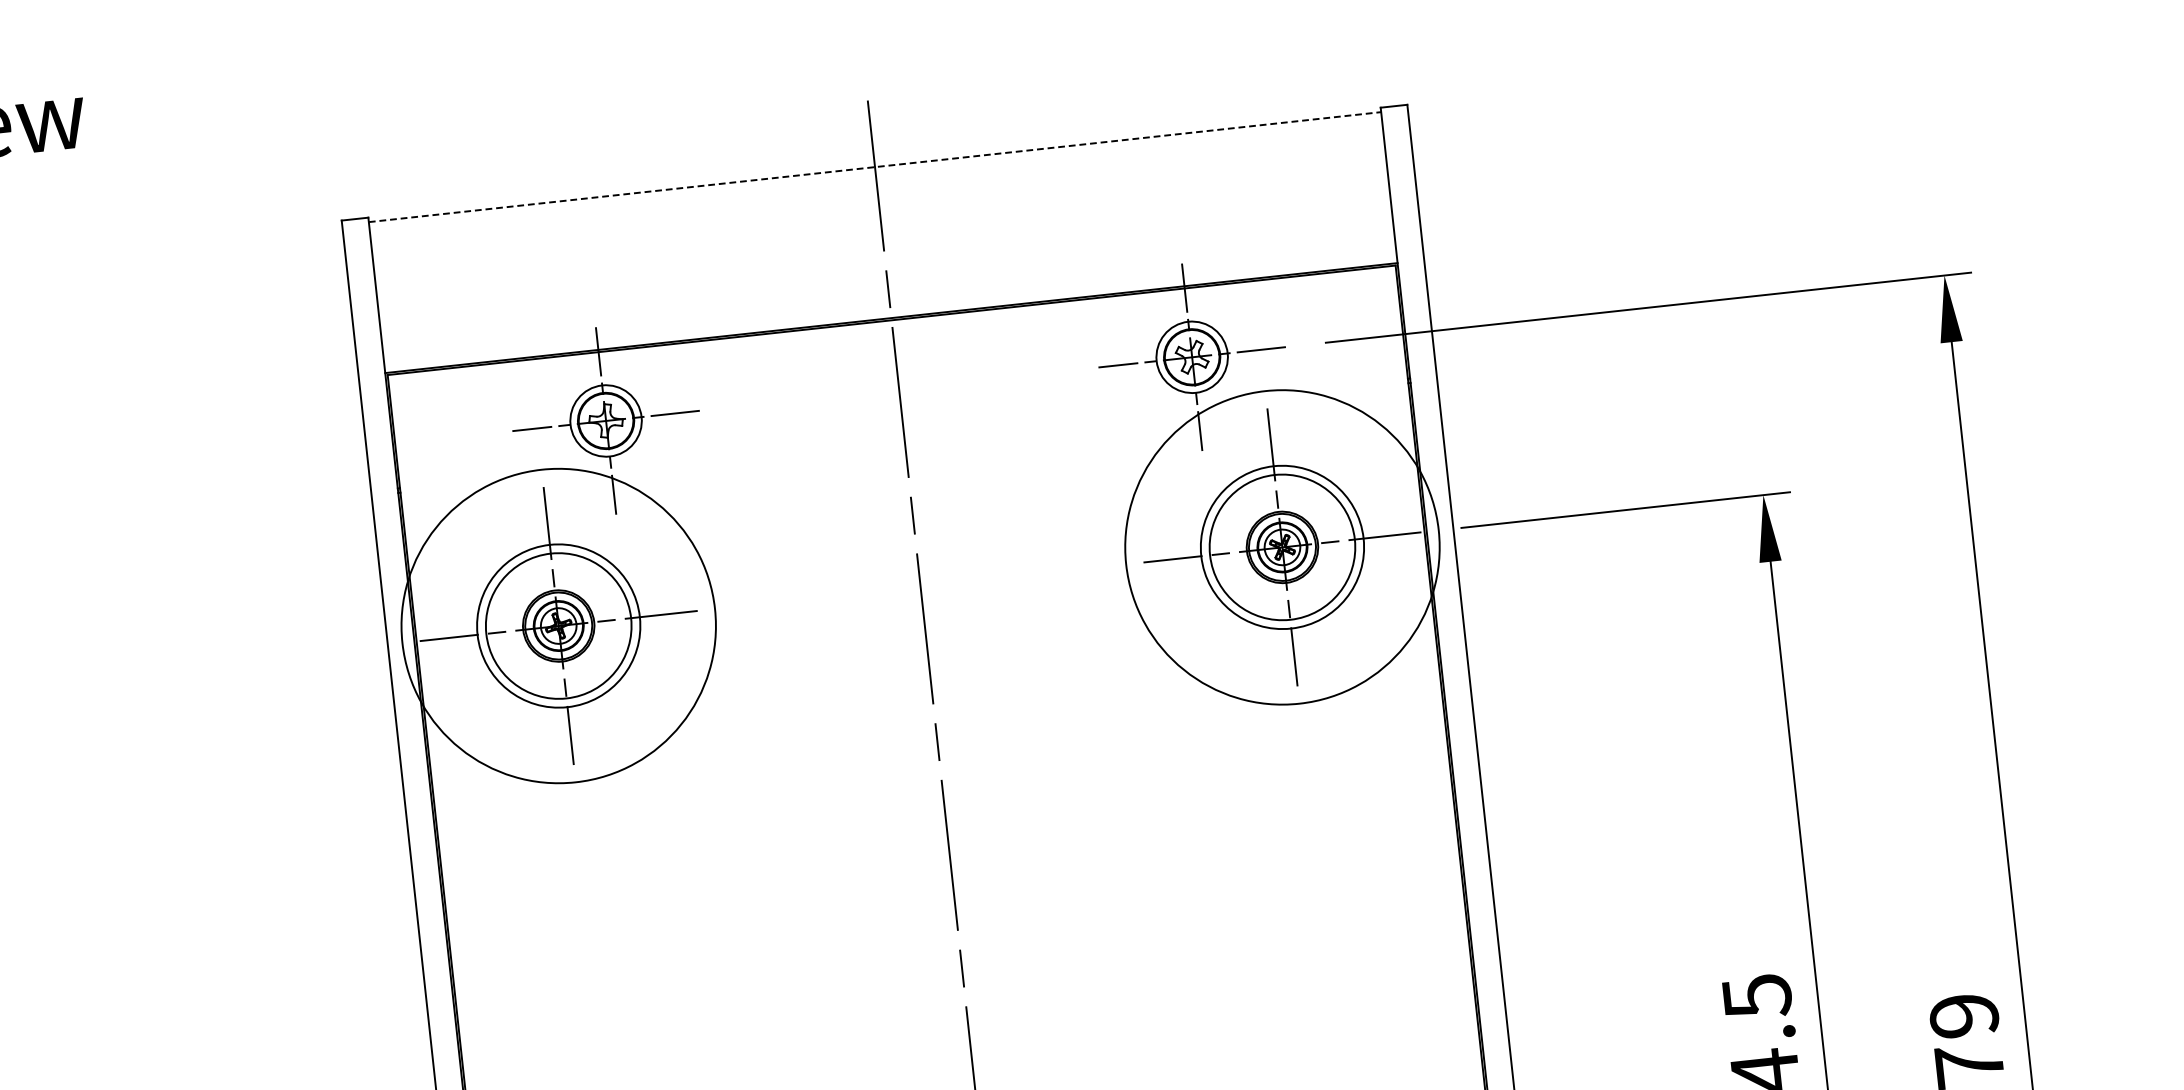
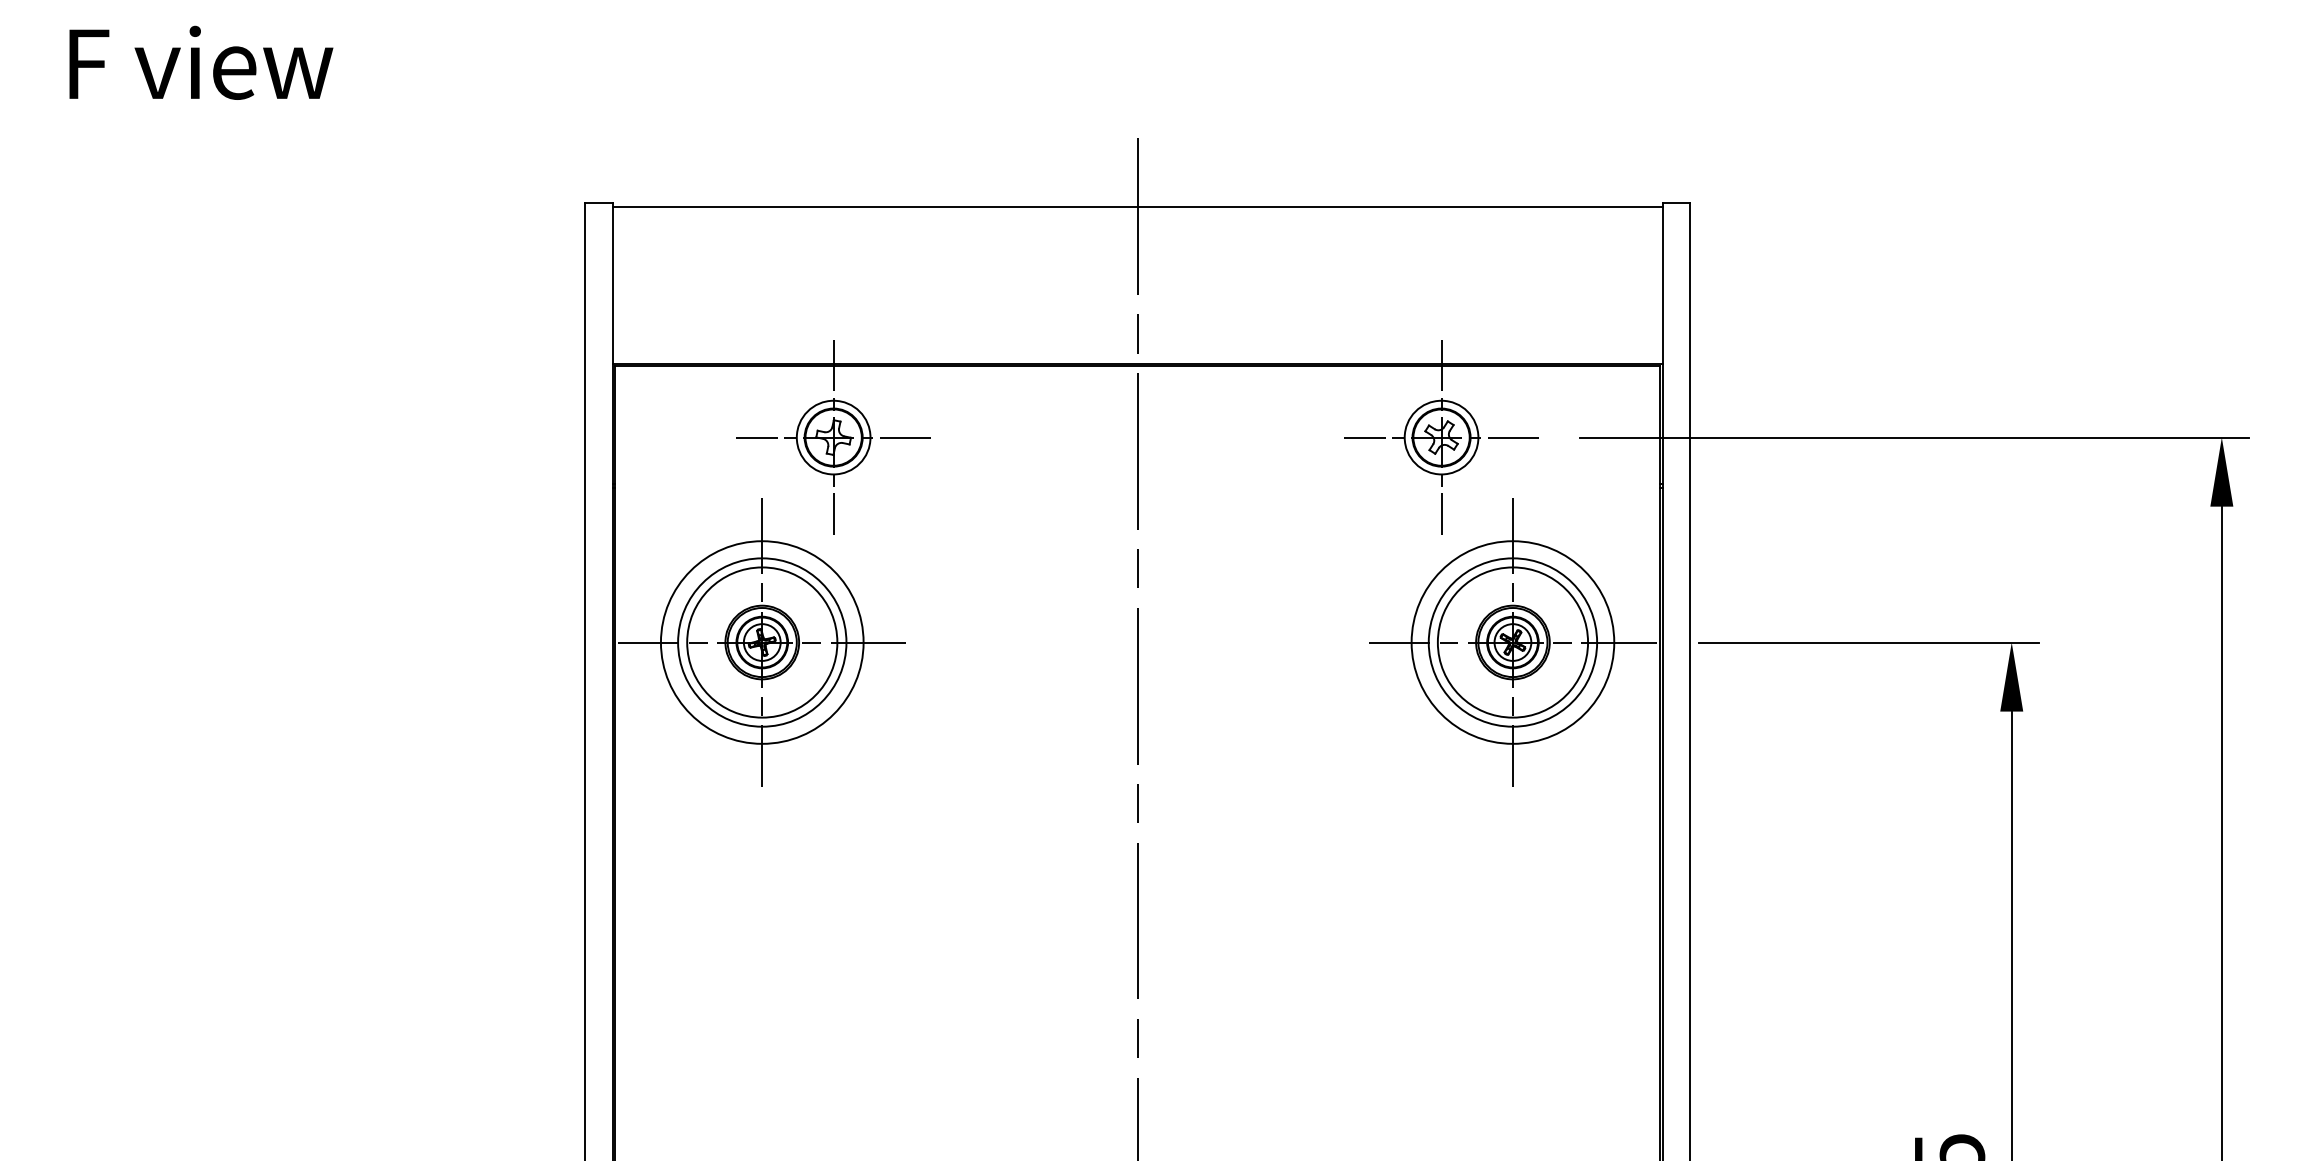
line: (875, 167) -> (1138, 207), dashed -> solid
circle: (1282, 547) -> (1512, 642), size x0.62
circle: (557, 626) -> (761, 642), size x0.62

